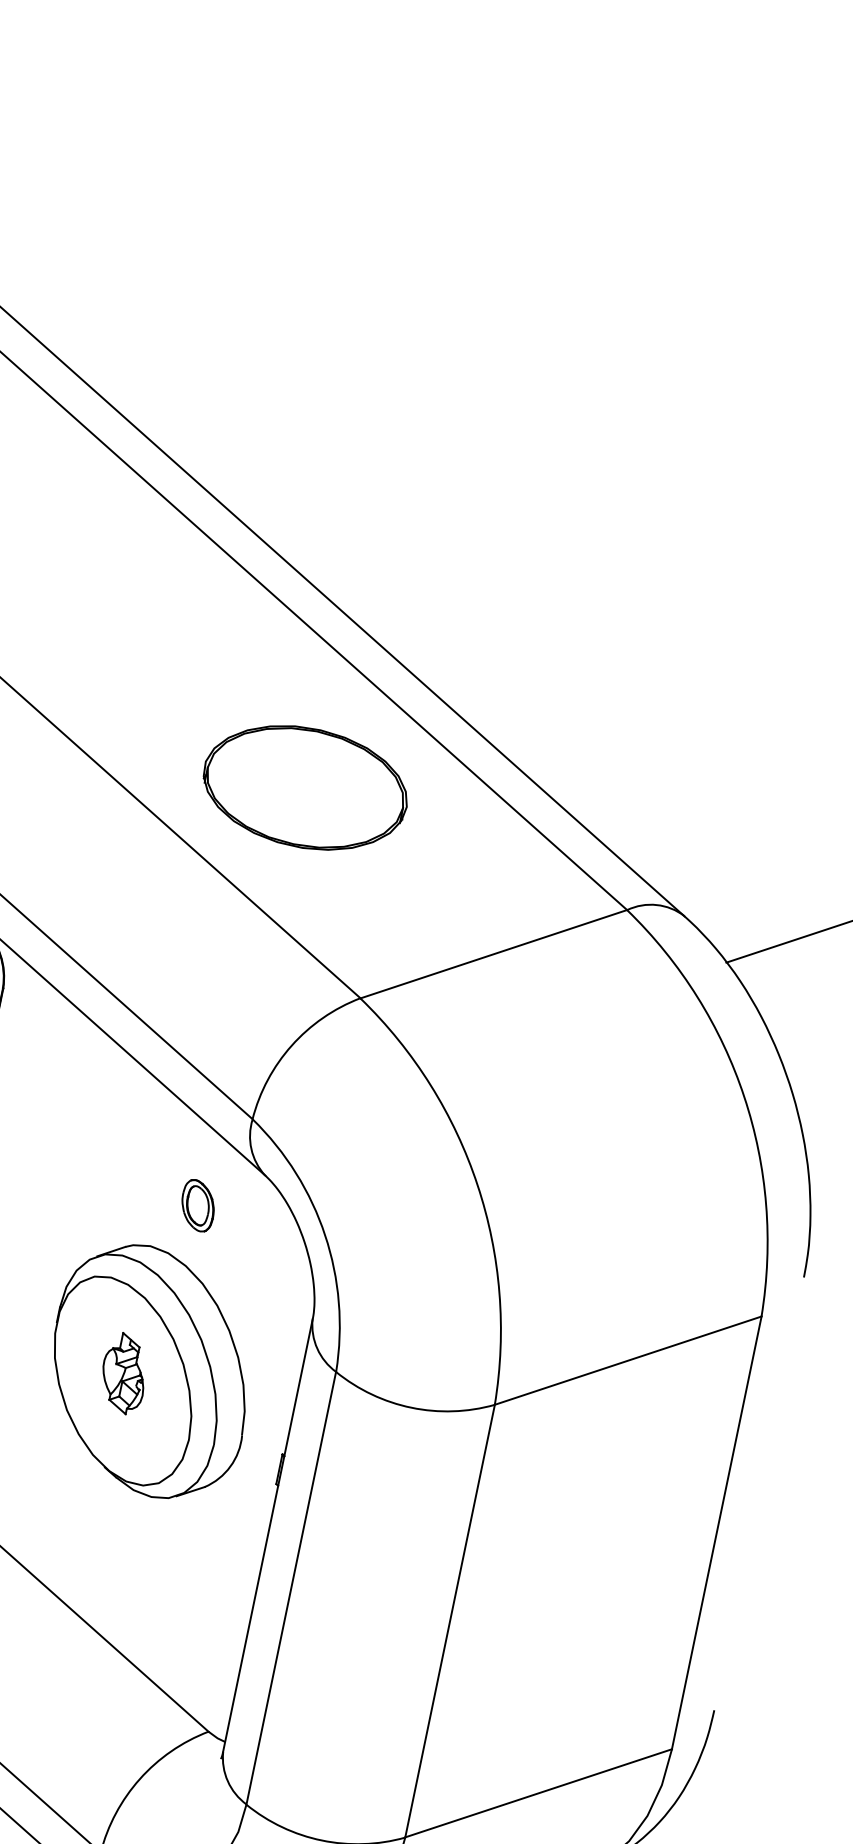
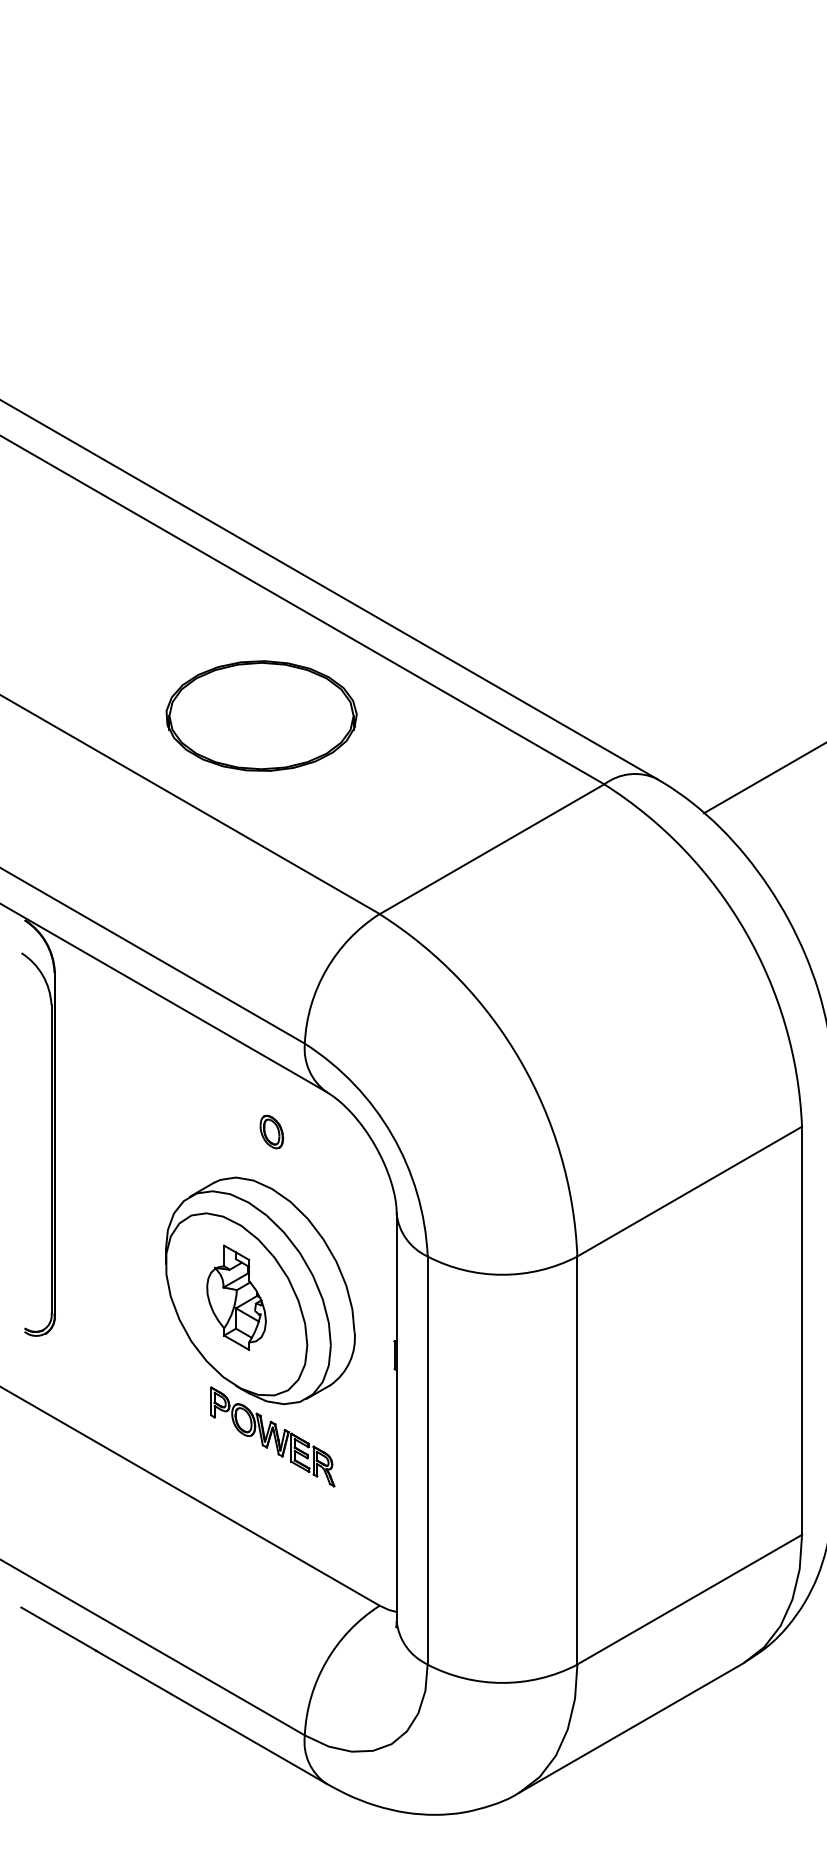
part: (305, 787) -> (261, 715), moved
part: (197, 1205) -> (271, 1131), size x0.71
part: (124, 1373) -> (236, 1297), size x1.43
part: (132, 1528) -> (272, 1436), added

